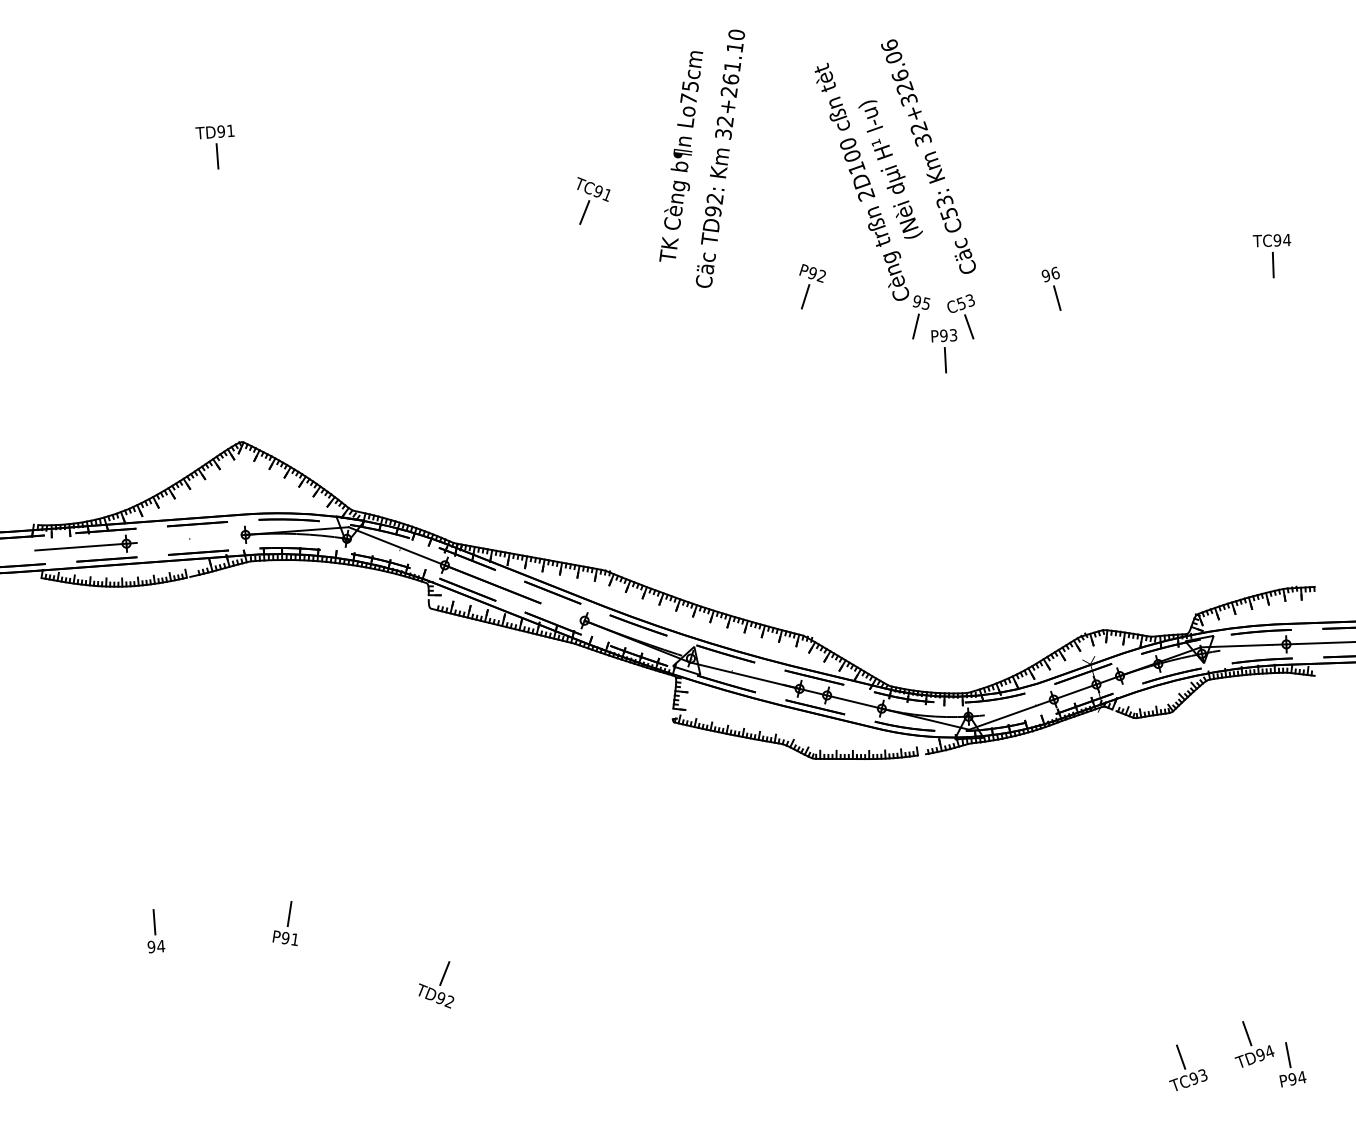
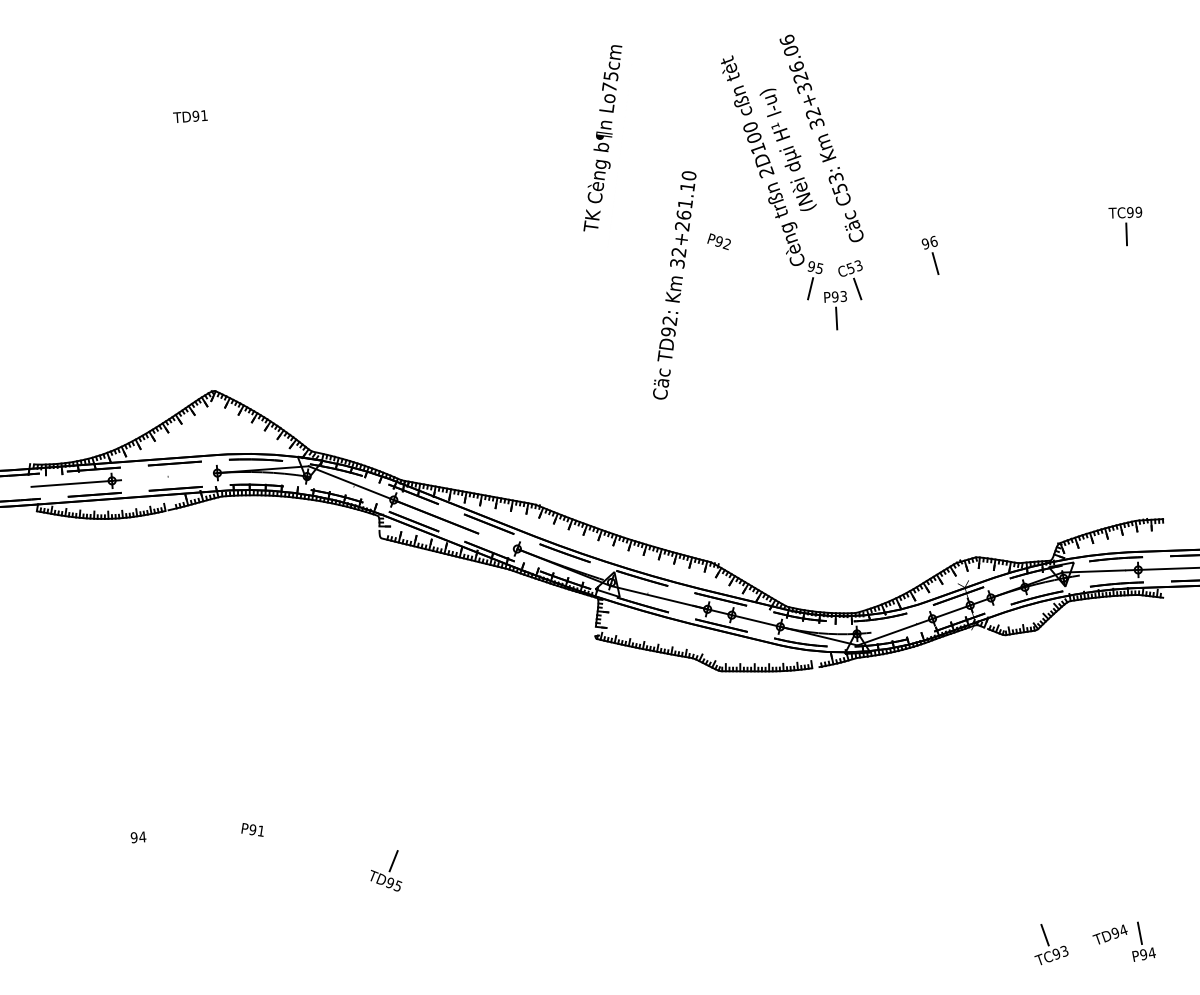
line: (217, 156) -> (192, 138), removed
text: (720, 158) -> (674, 285), moved
part: (593, 200) -> (525, 177), removed
text: (1287, 239) -> (1139, 211), TC94 -> TC99
line: (805, 296) -> (712, 262), removed
line: (289, 913) -> (256, 808), removed
line: (154, 922) -> (136, 815), removed
text: (449, 1001) -> (397, 885), TD92 -> TD95
line: (1247, 1033) -> (1103, 914), removed

